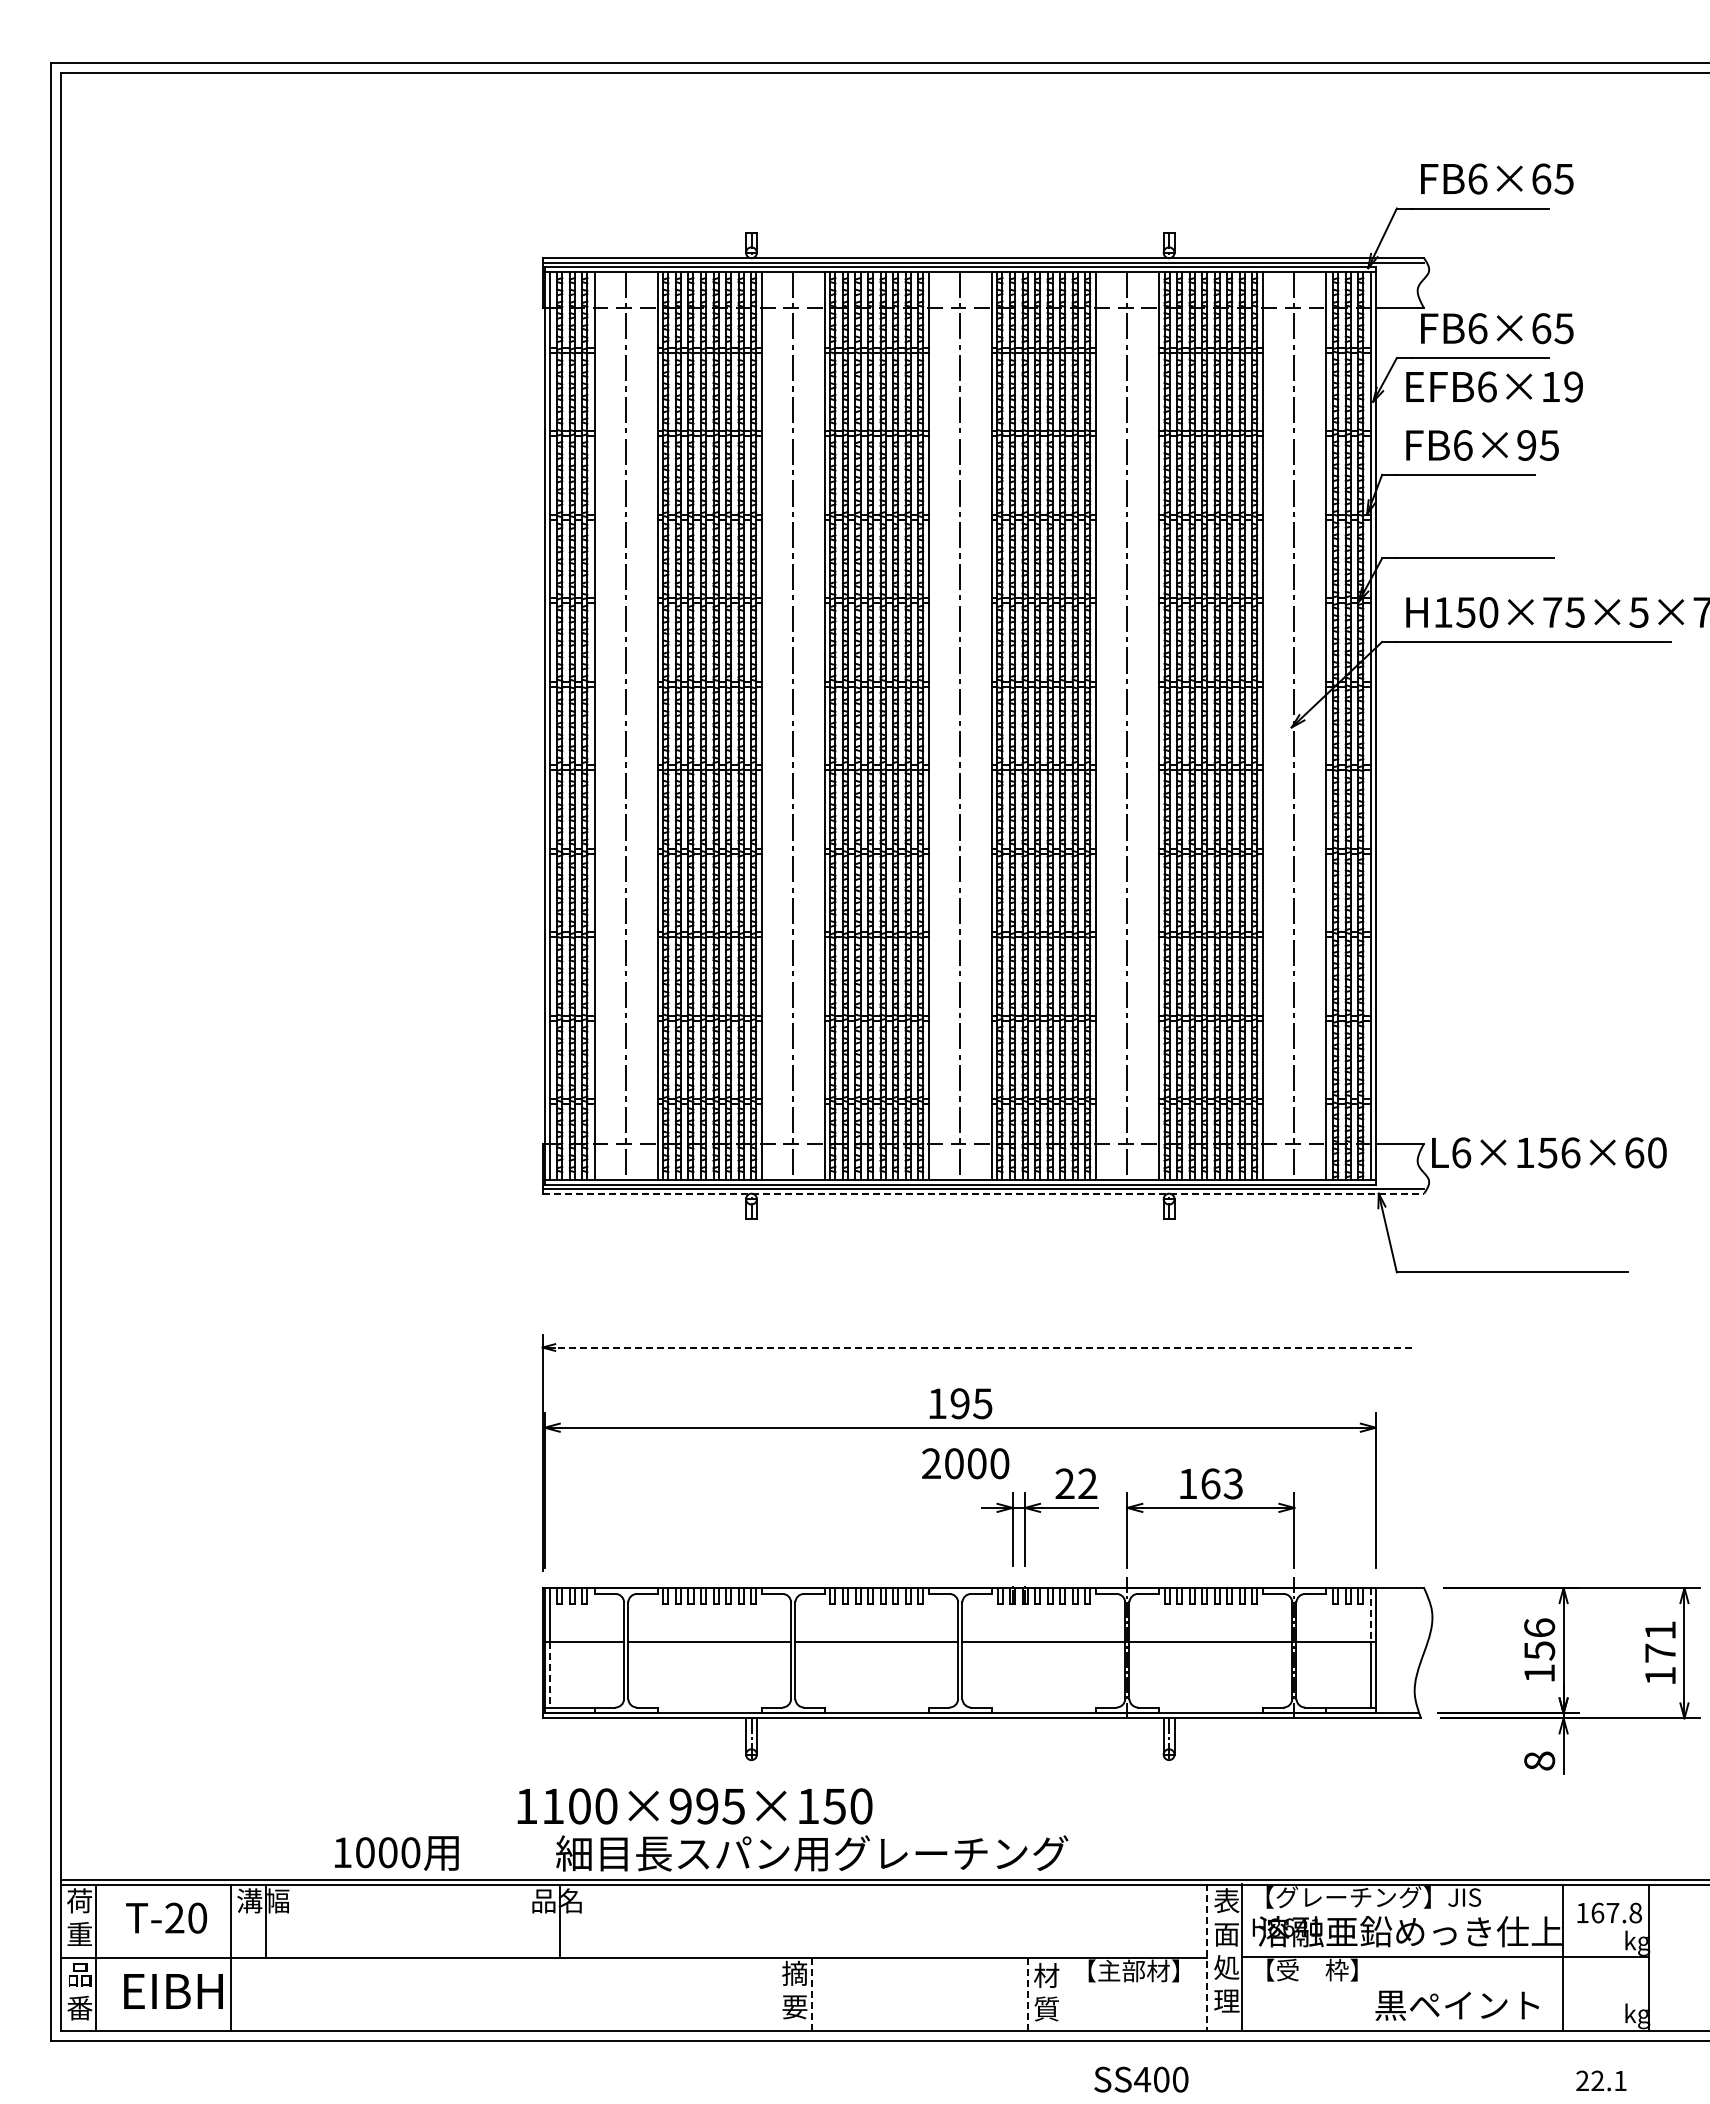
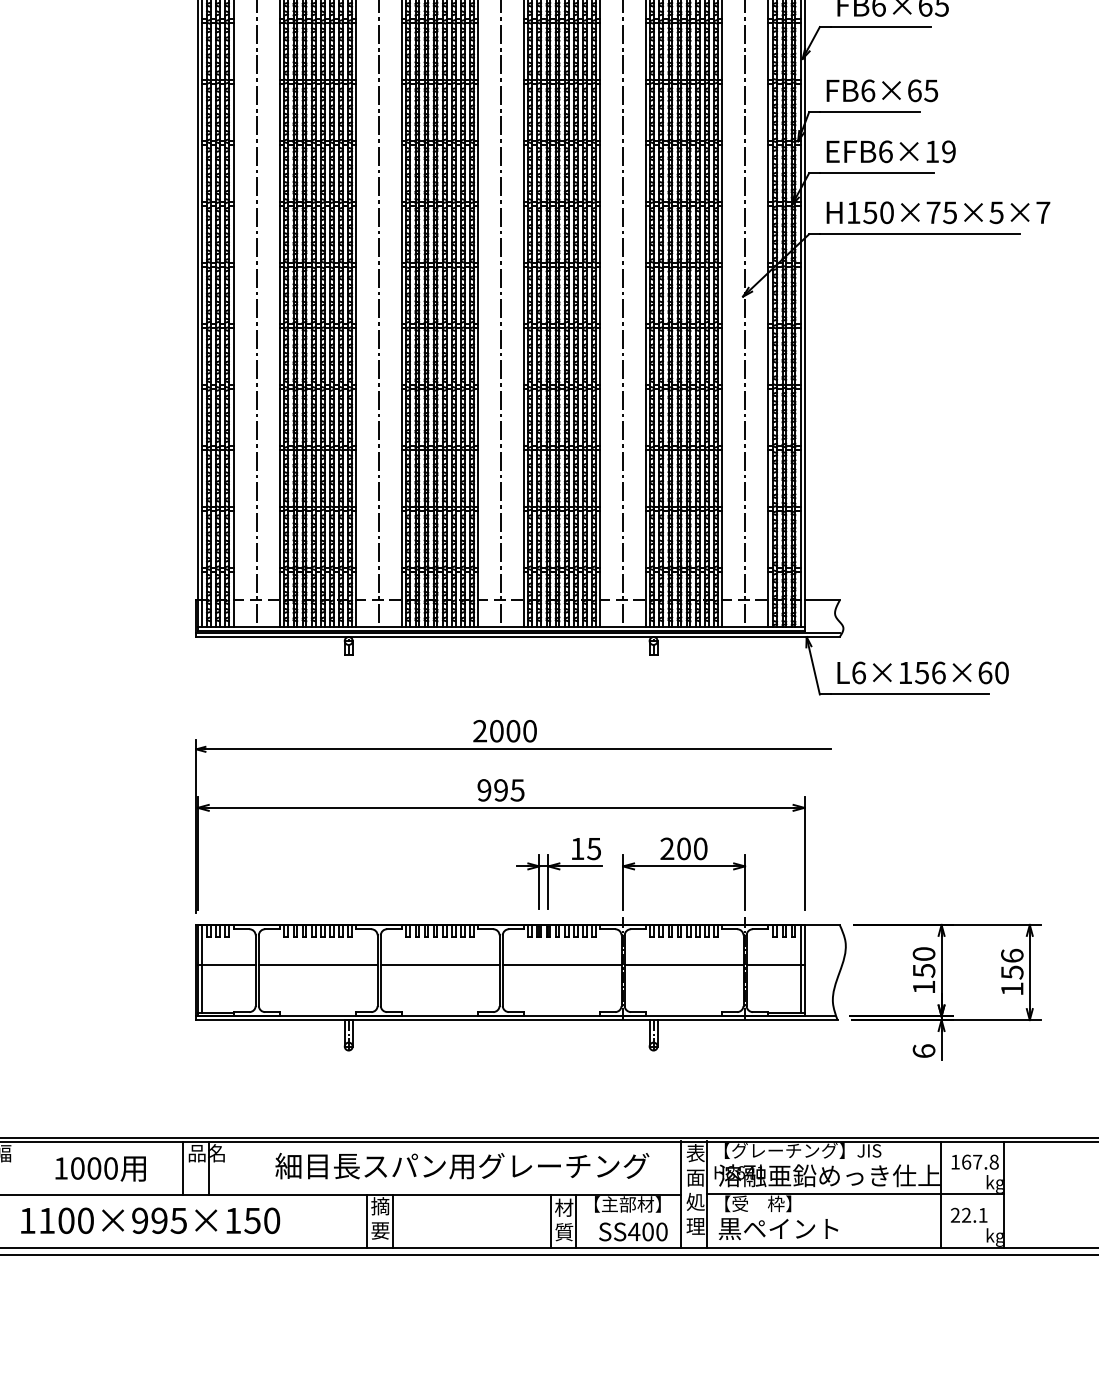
text: (1494, 386) -> (891, 151), moved
text: (1526, 445) -> (914, 90), FB6×95 -> FB6×65
text: (1549, 1152) -> (923, 672), moved
line: (983, 1193) -> (518, 636), dashed -> solid
line: (982, 1347) -> (517, 749), dashed -> solid
text: (937, 1403) -> (484, 790), 195 -> 995
text: (965, 1463) -> (504, 731), moved
text: (1076, 1483) -> (585, 848), 22 -> 15
text: (1210, 1483) -> (683, 848), 163 -> 200
line: (1370, 1615) -> (800, 944), dashed -> solid
text: (1539, 1627) -> (923, 953), 156 -> 150
text: (1660, 1641) -> (1012, 963), 171 -> 156
line: (549, 1675) -> (201, 988), dashed -> solid
text: (1539, 1760) -> (923, 1050), 8 -> 6
text: (694, 1806) -> (150, 1220), moved
text: (396, 1853) -> (100, 1169), moved
text: (812, 1853) -> (462, 1166), moved
line: (524, 1921) -> (183, 1168), added
line: (1207, 1957) -> (681, 1194), dashed -> solid
line: (776, 1993) -> (366, 1220), added
line: (1063, 1993) -> (576, 1220), added
line: (811, 1994) -> (392, 1221), dashed -> solid
line: (1028, 1994) -> (550, 1221), dashed -> solid
text: (1456, 2005) -> (777, 1228), moved
text: (1141, 2079) -> (633, 1231), moved
text: (1601, 2080) -> (969, 1215), moved

